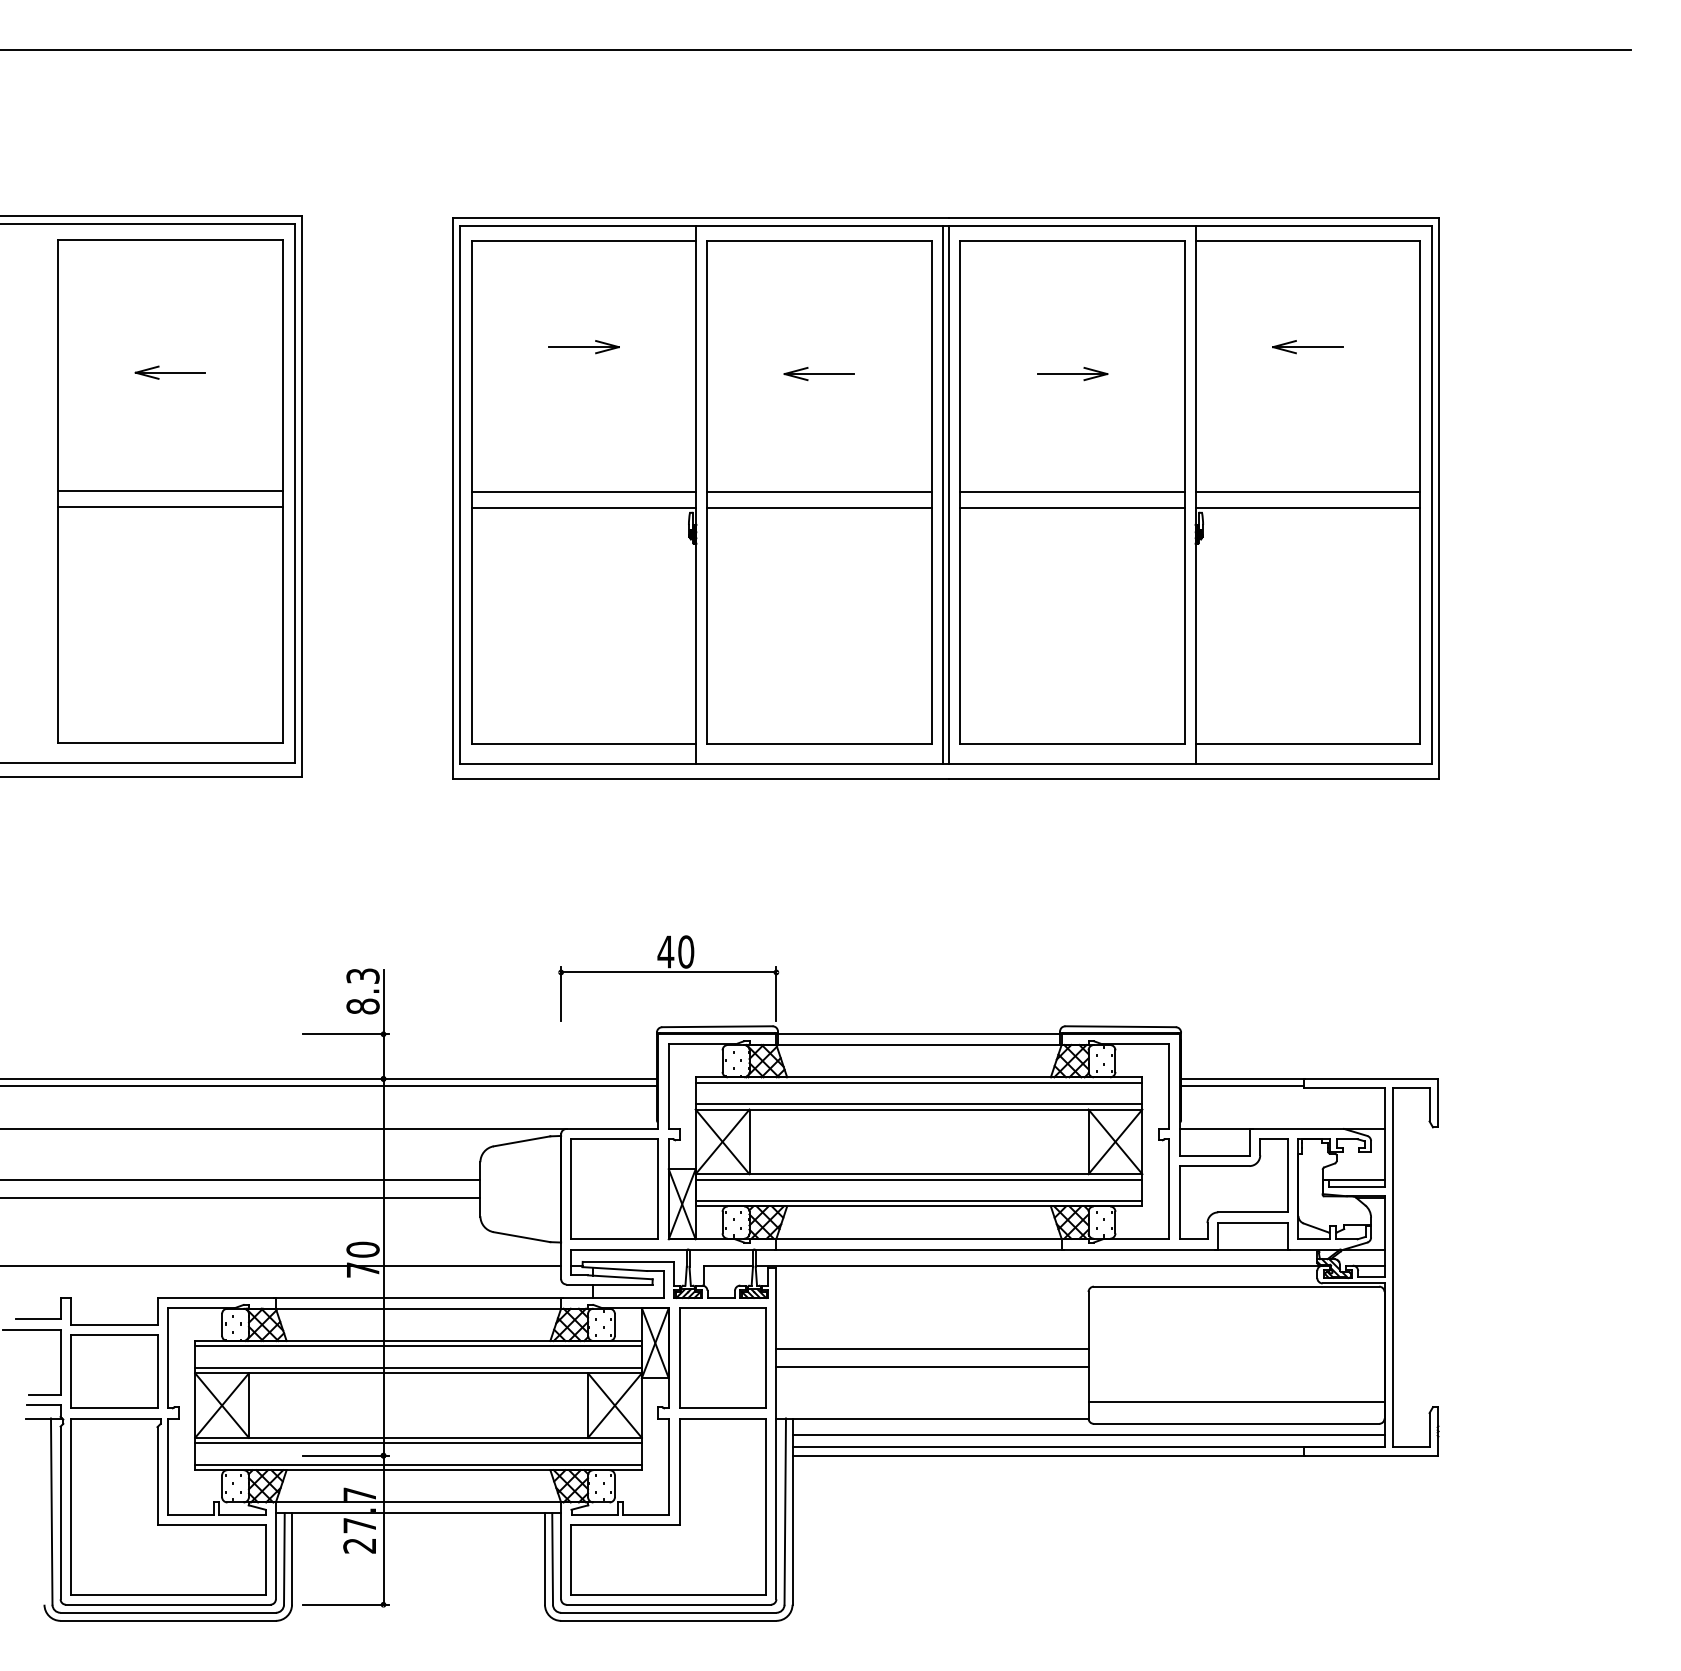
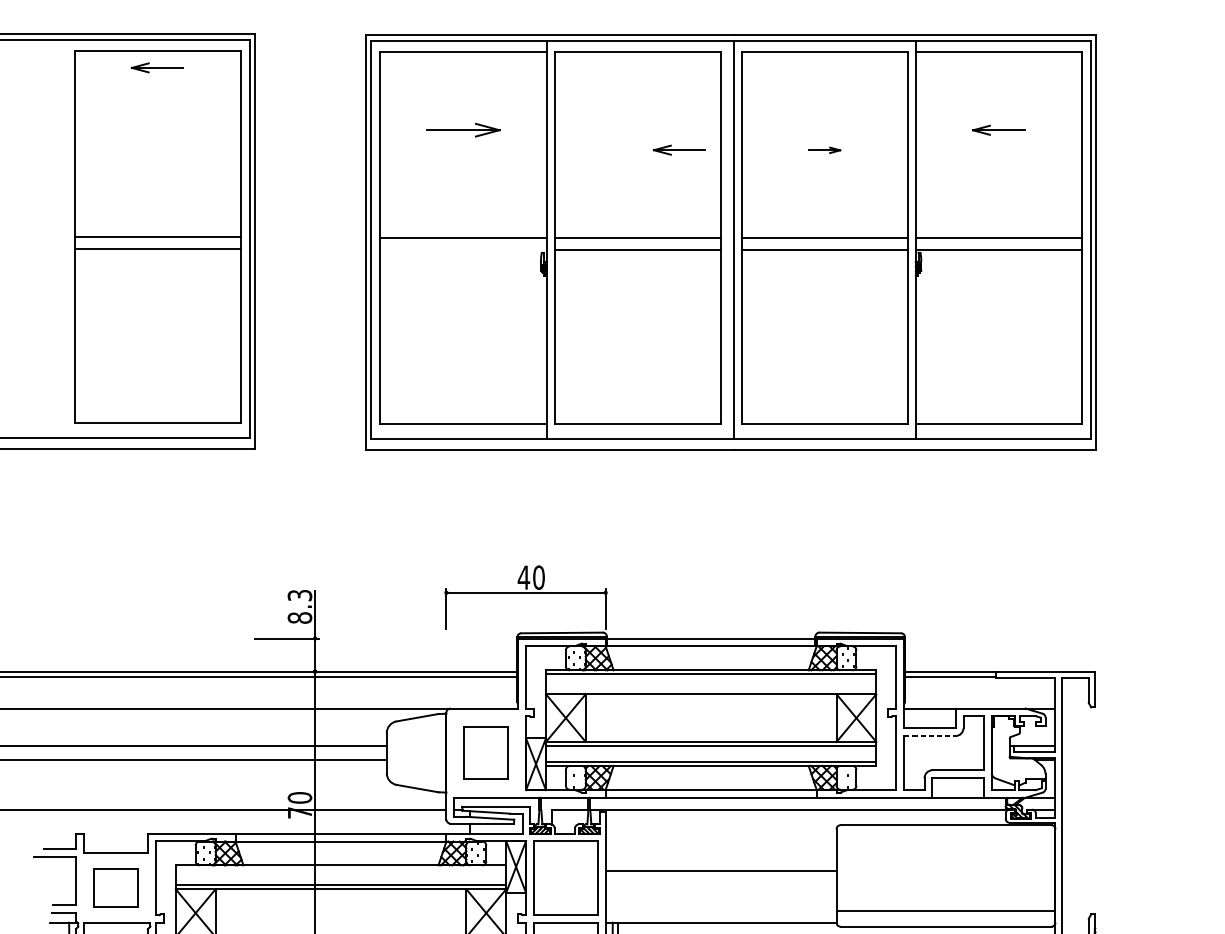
part: (583, 347) -> (463, 130), size x1.4
part: (169, 372) -> (156, 67), moved
part: (818, 373) -> (678, 149), moved
part: (1072, 374) -> (824, 150), size x0.6
line: (942, 494) -> (728, 239), removed
line: (583, 508) -> (463, 249), removed
line: (918, 1104) -> (710, 690), removed
line: (1214, 1166) -> (929, 736), solid -> dashed
part: (614, 1188) -> (485, 752), size x0.7
line: (418, 1346) -> (340, 869), removed
line: (932, 1367) -> (721, 884), removed
part: (114, 1371) -> (116, 887), size x0.7

